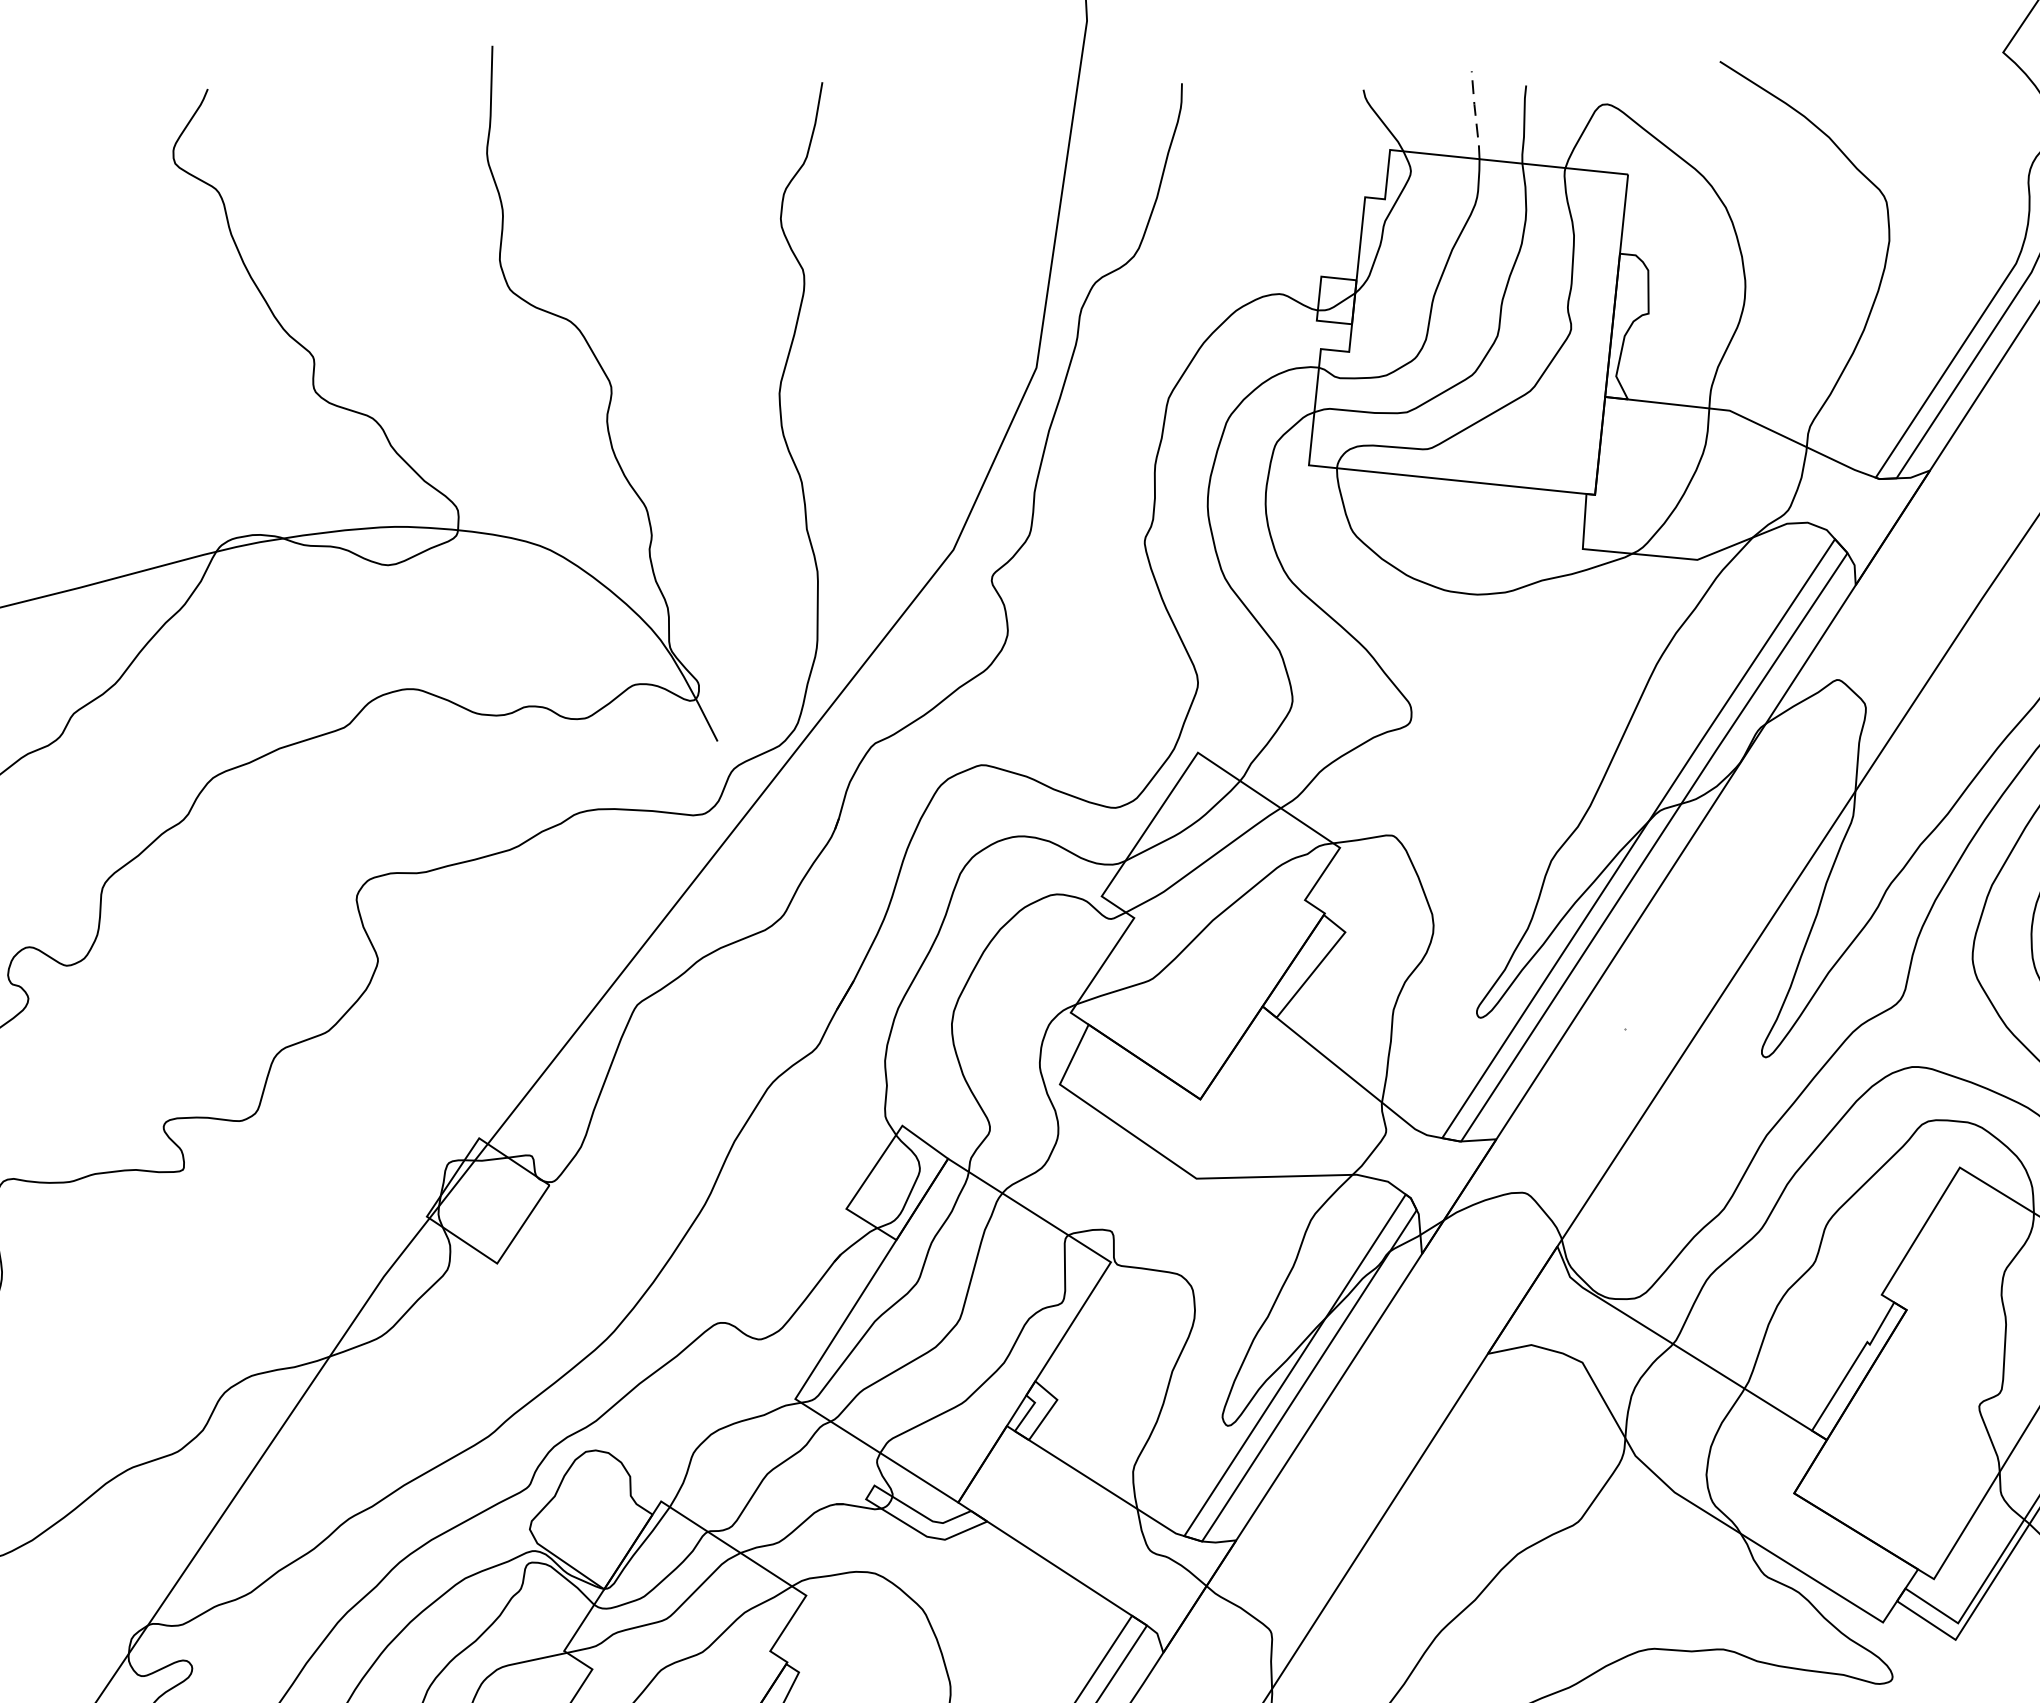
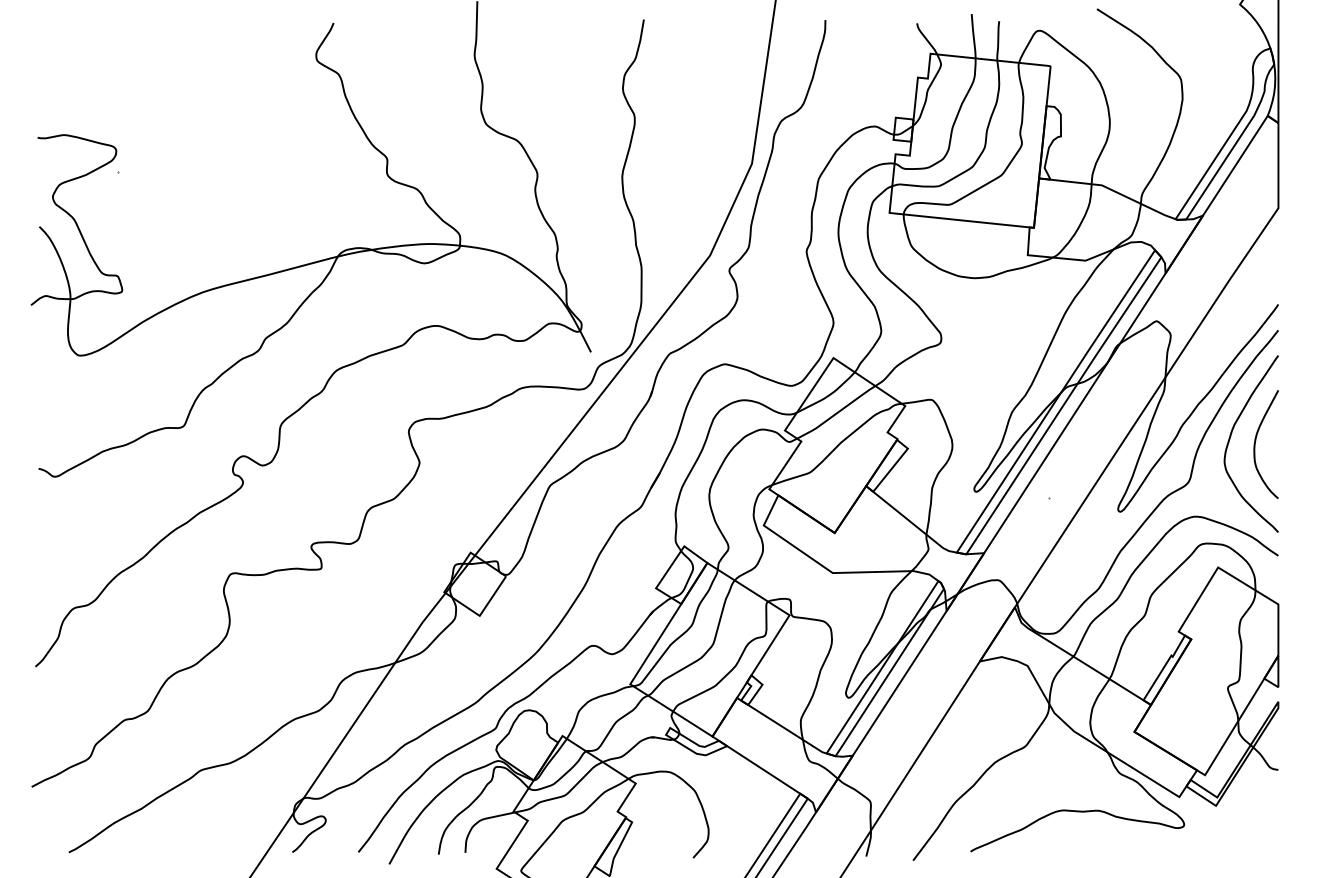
line: (1475, 115) -> (973, 36), dashed -> solid

